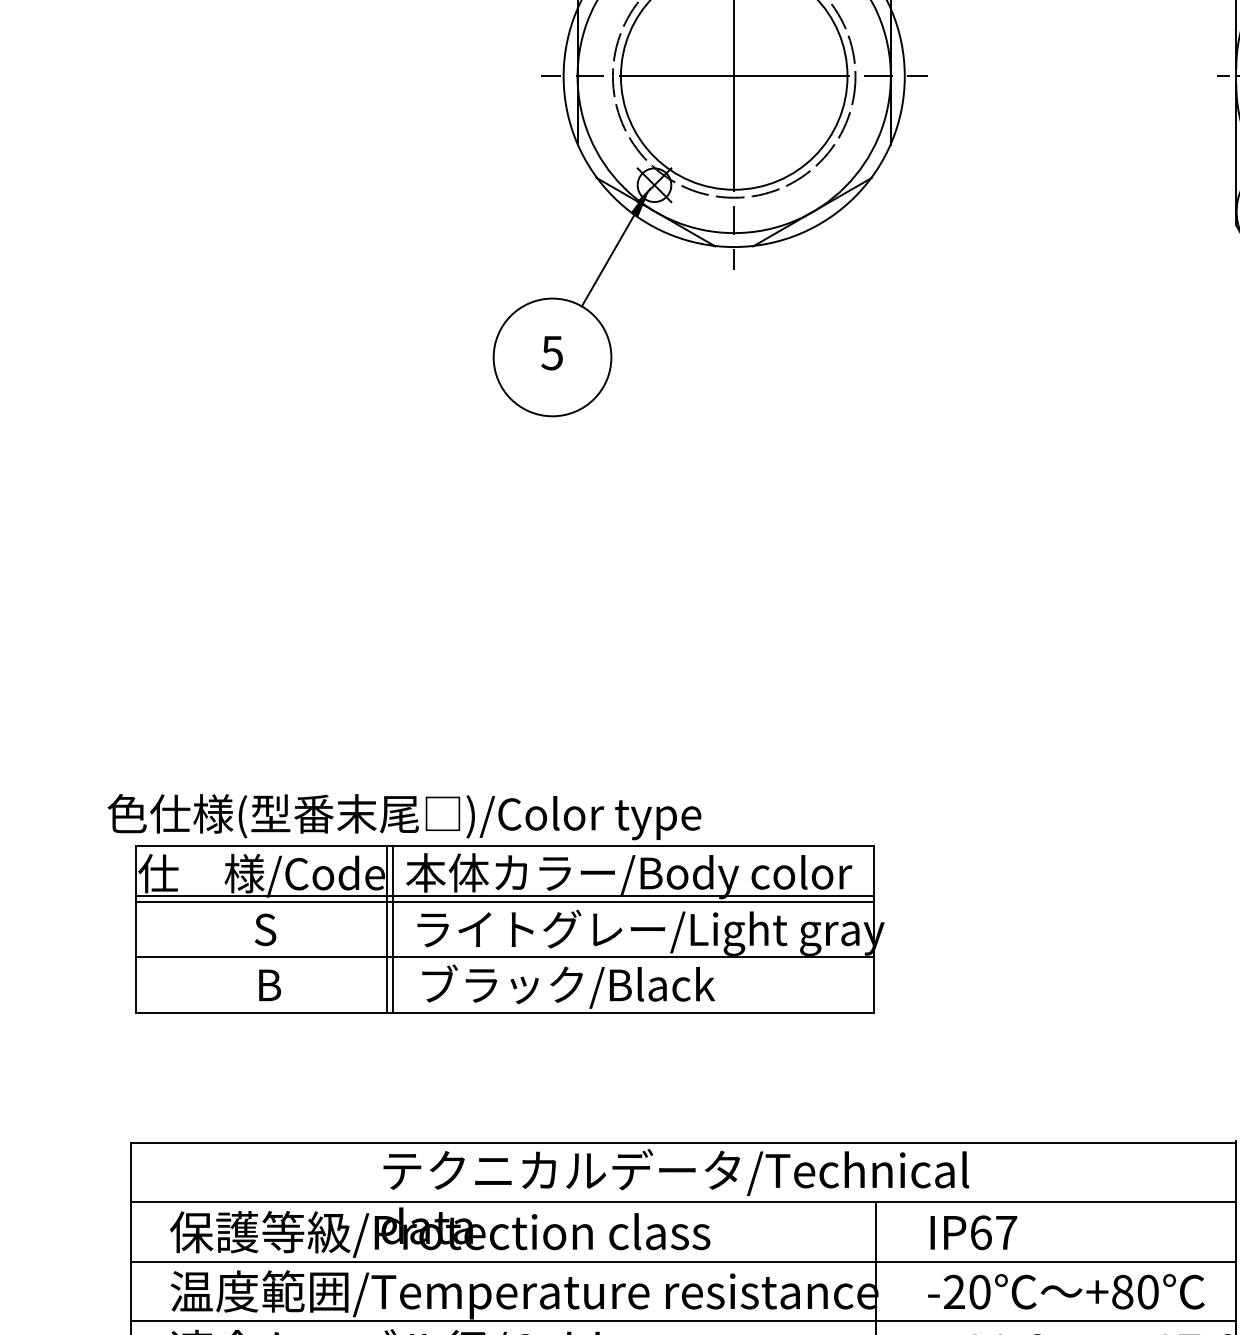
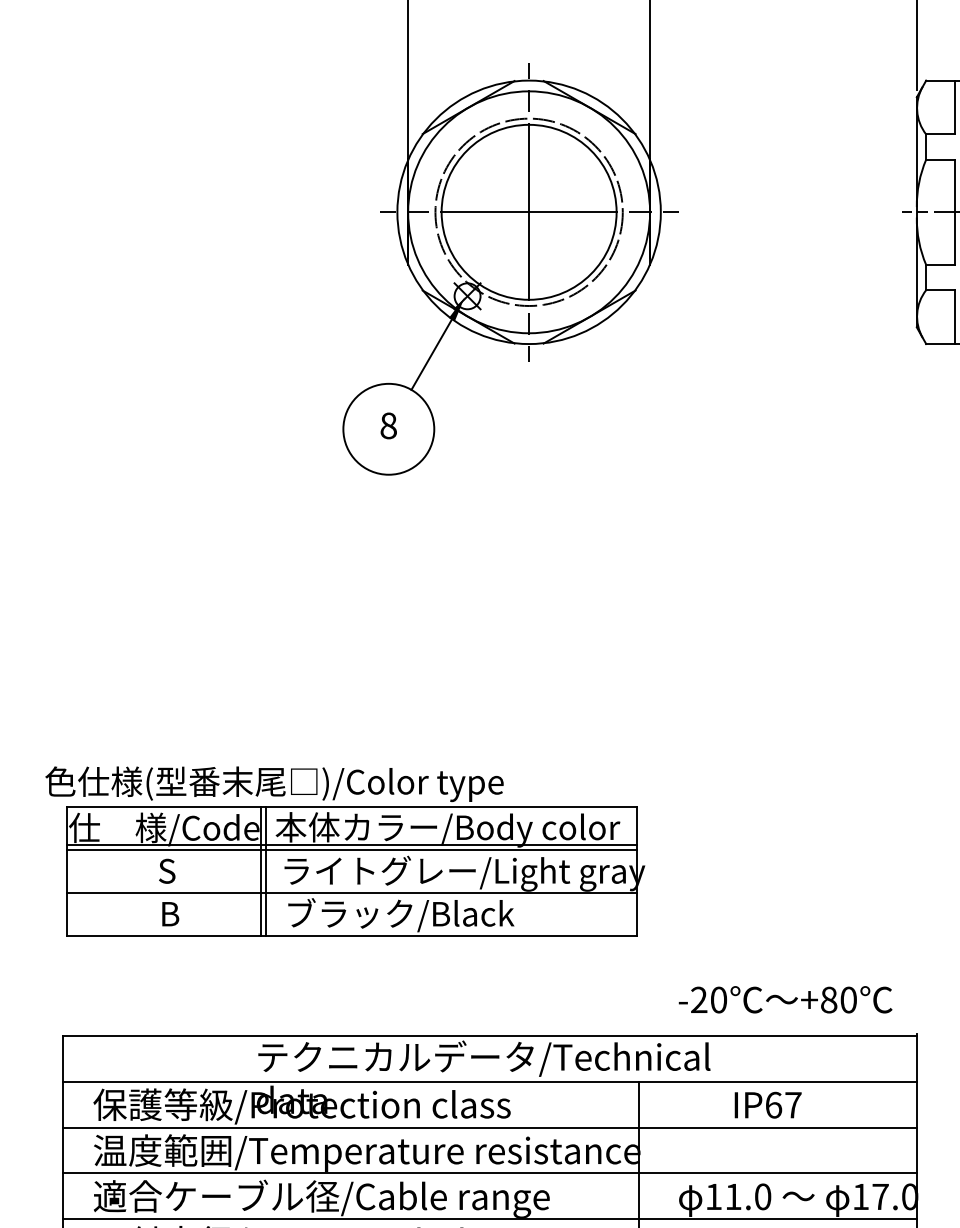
text: (552, 352) -> (388, 425), 5 -> 8
text: (972, 1231) -> (767, 1104), moved
text: (1066, 1291) -> (785, 999), moved

